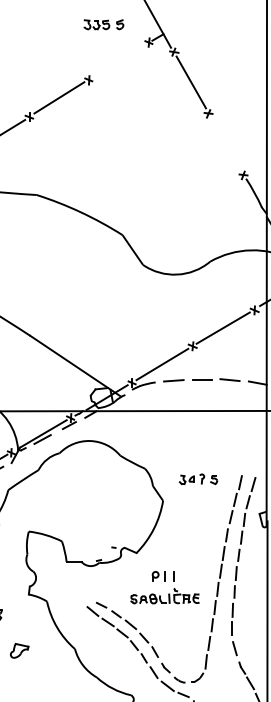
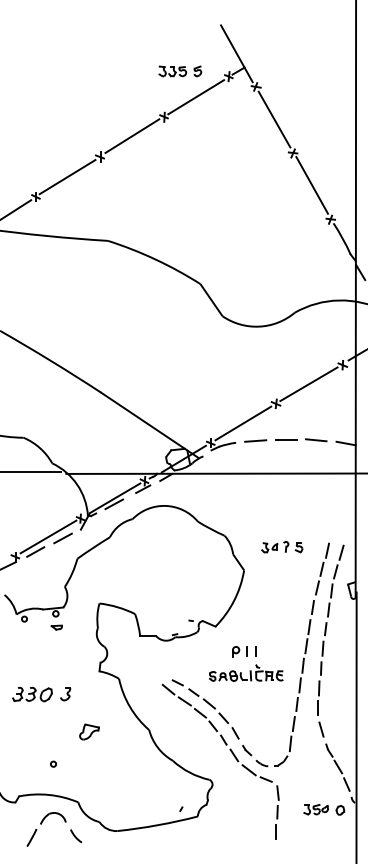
part: (104, 24) -> (180, 71), moved
line: (118, 61) -> (196, 97), added
line: (226, 143) -> (312, 185), added

